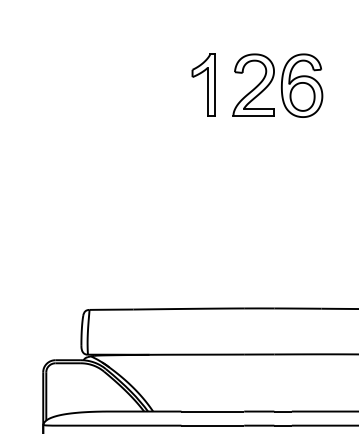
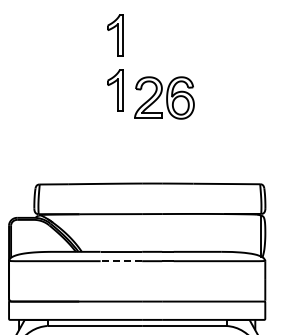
part: (277, 84) -> (164, 97), moved
part: (203, 167) -> (115, 90), added
line: (212, 426) -> (121, 261), solid -> dashed

